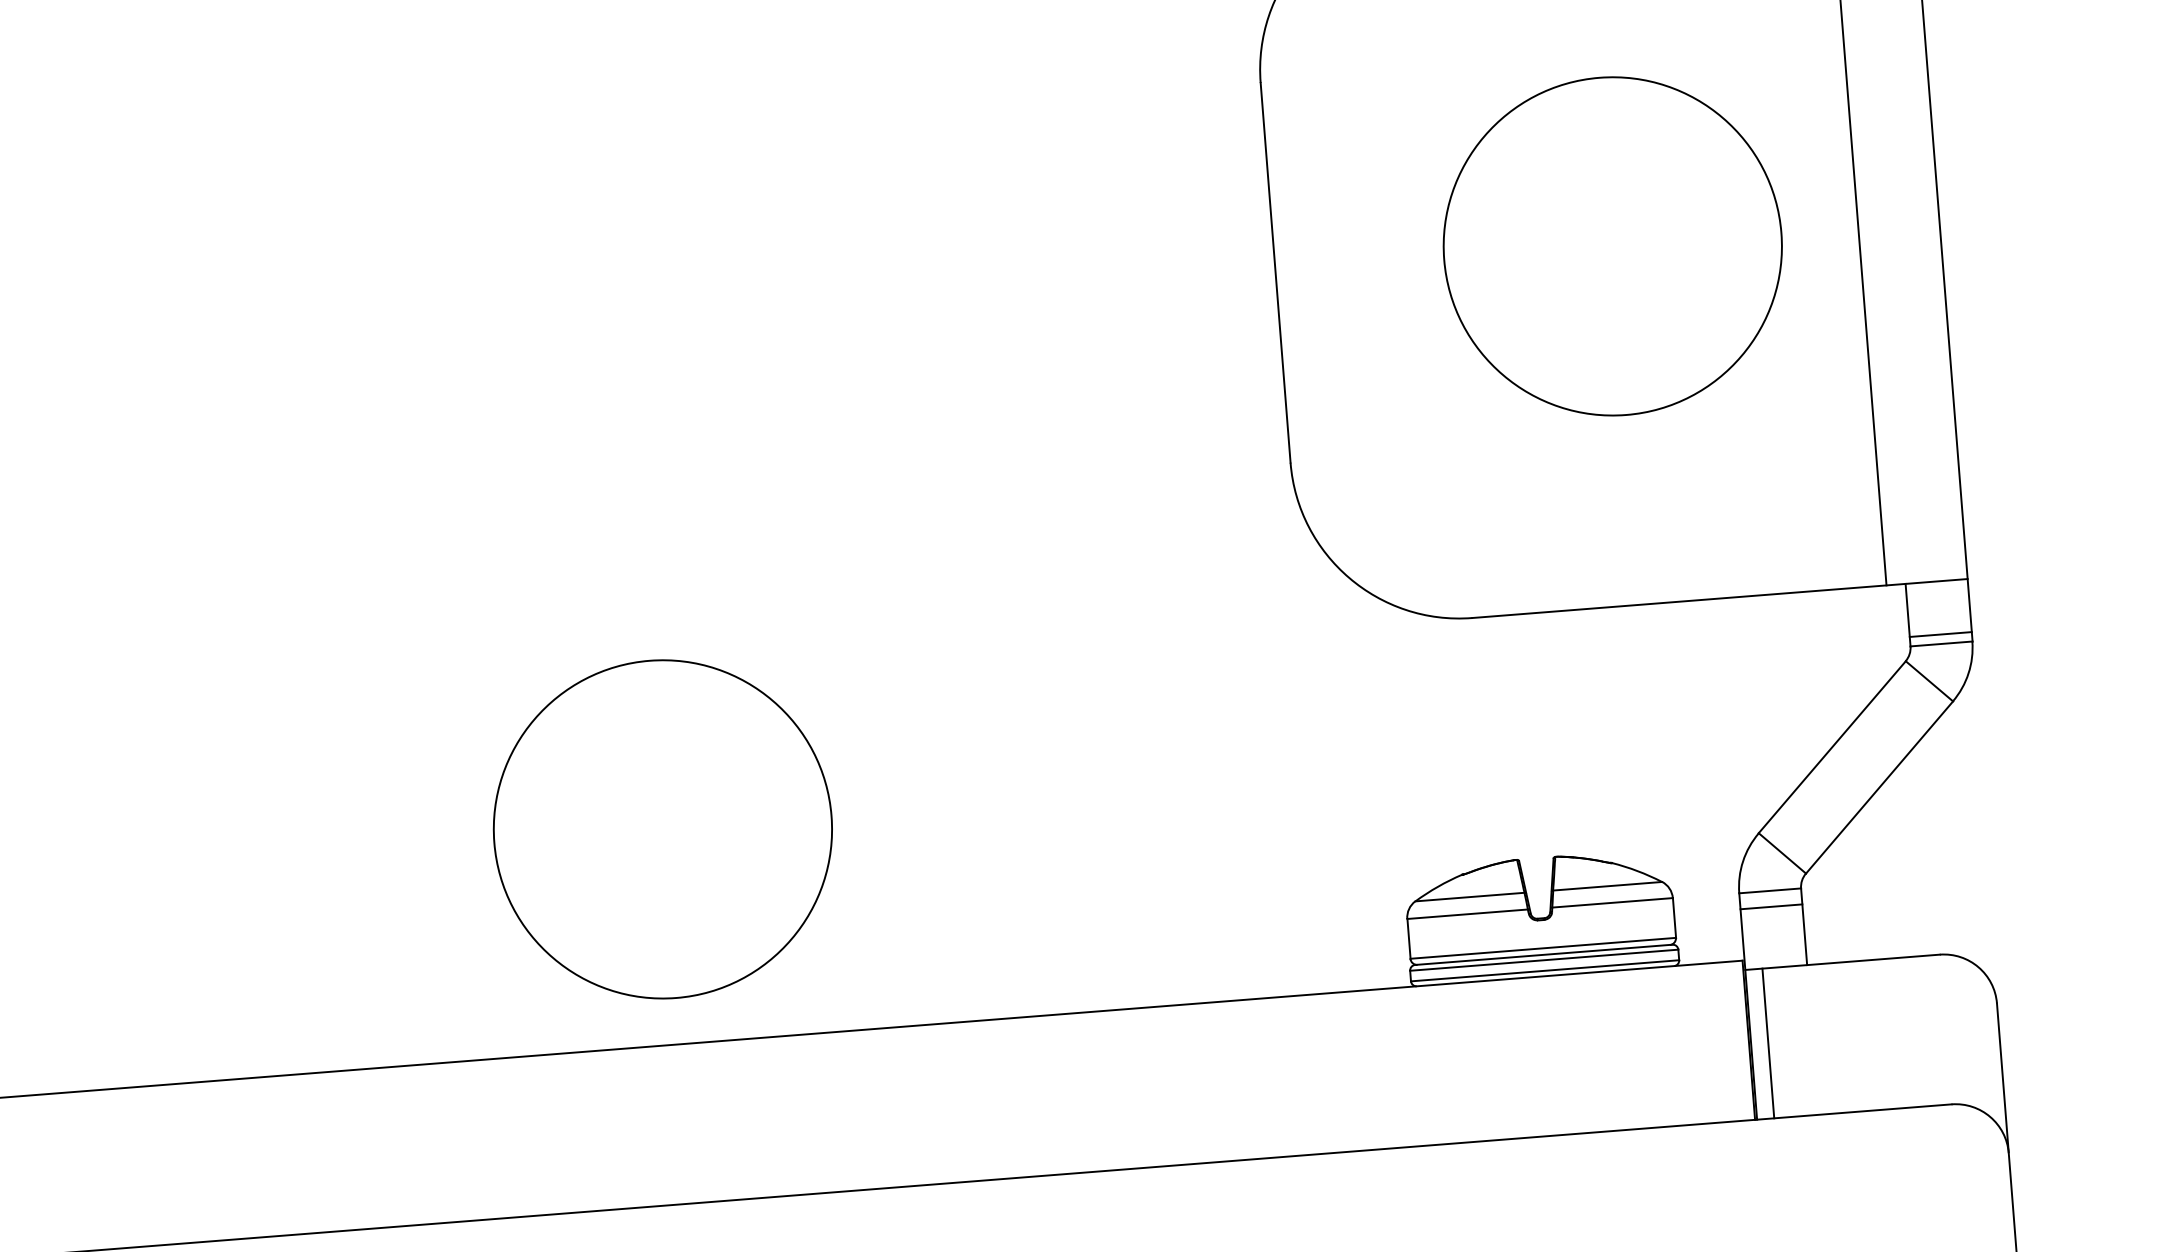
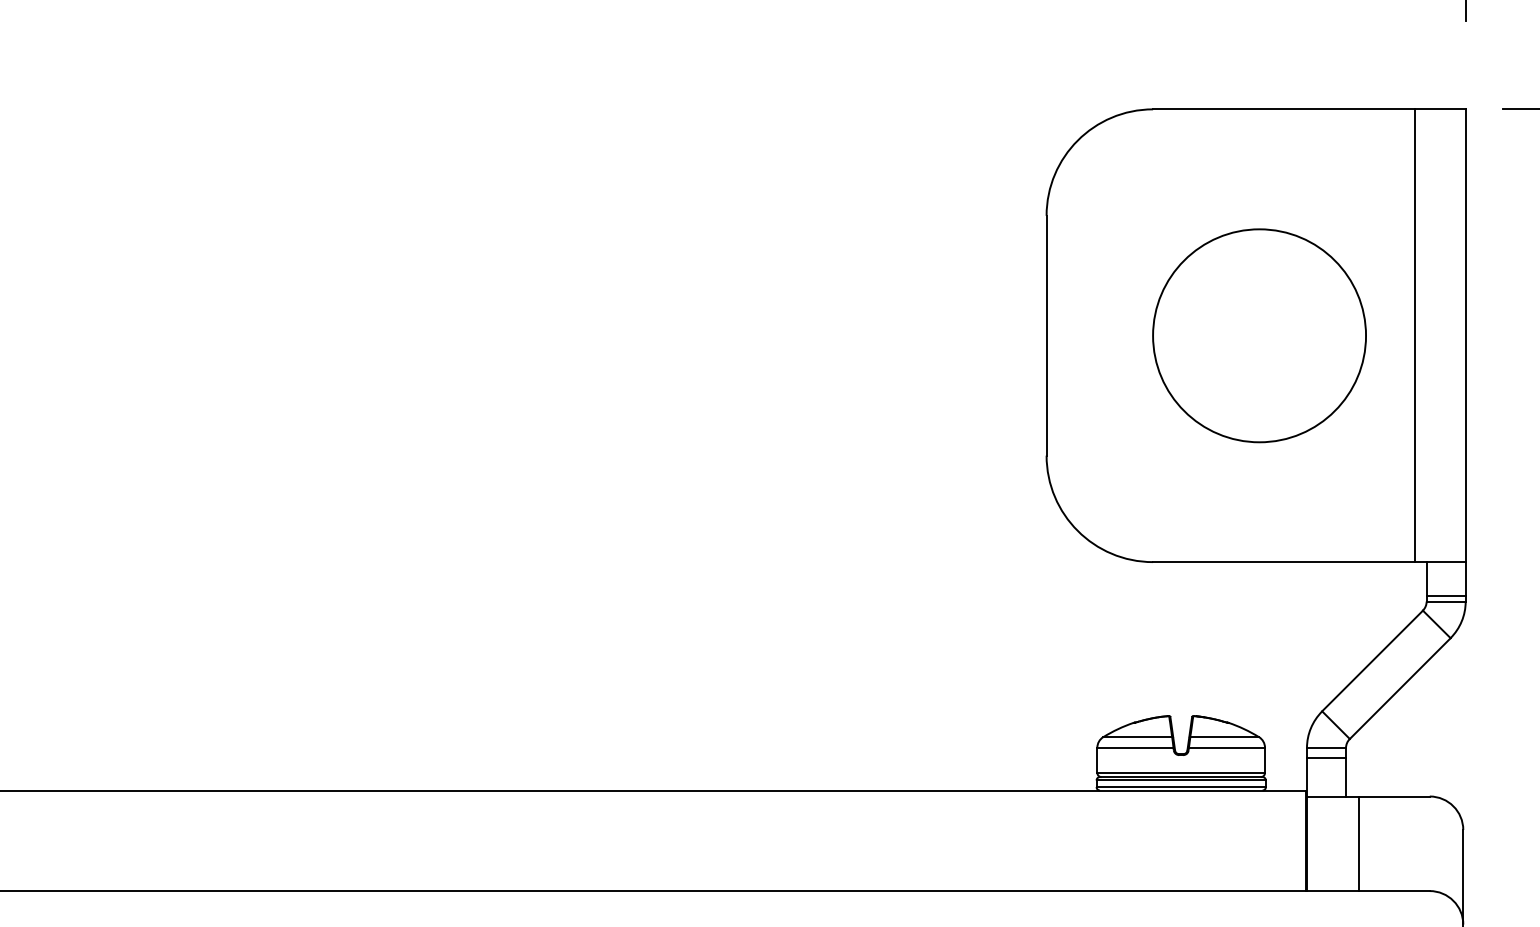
circle: (662, 828) -> (634, 654), removed
line: (1767, 1043) -> (1358, 843), moved

